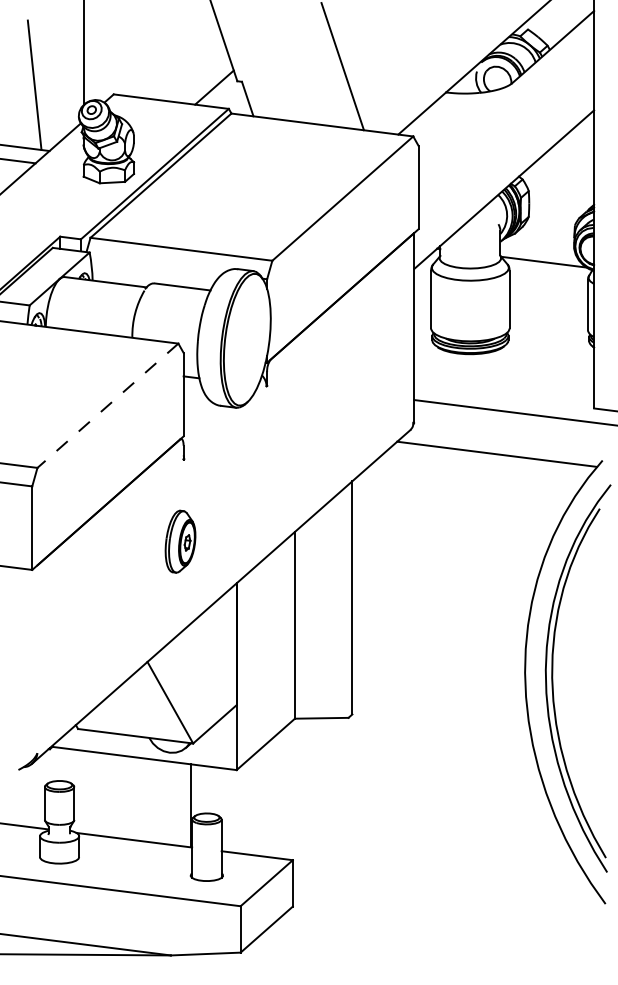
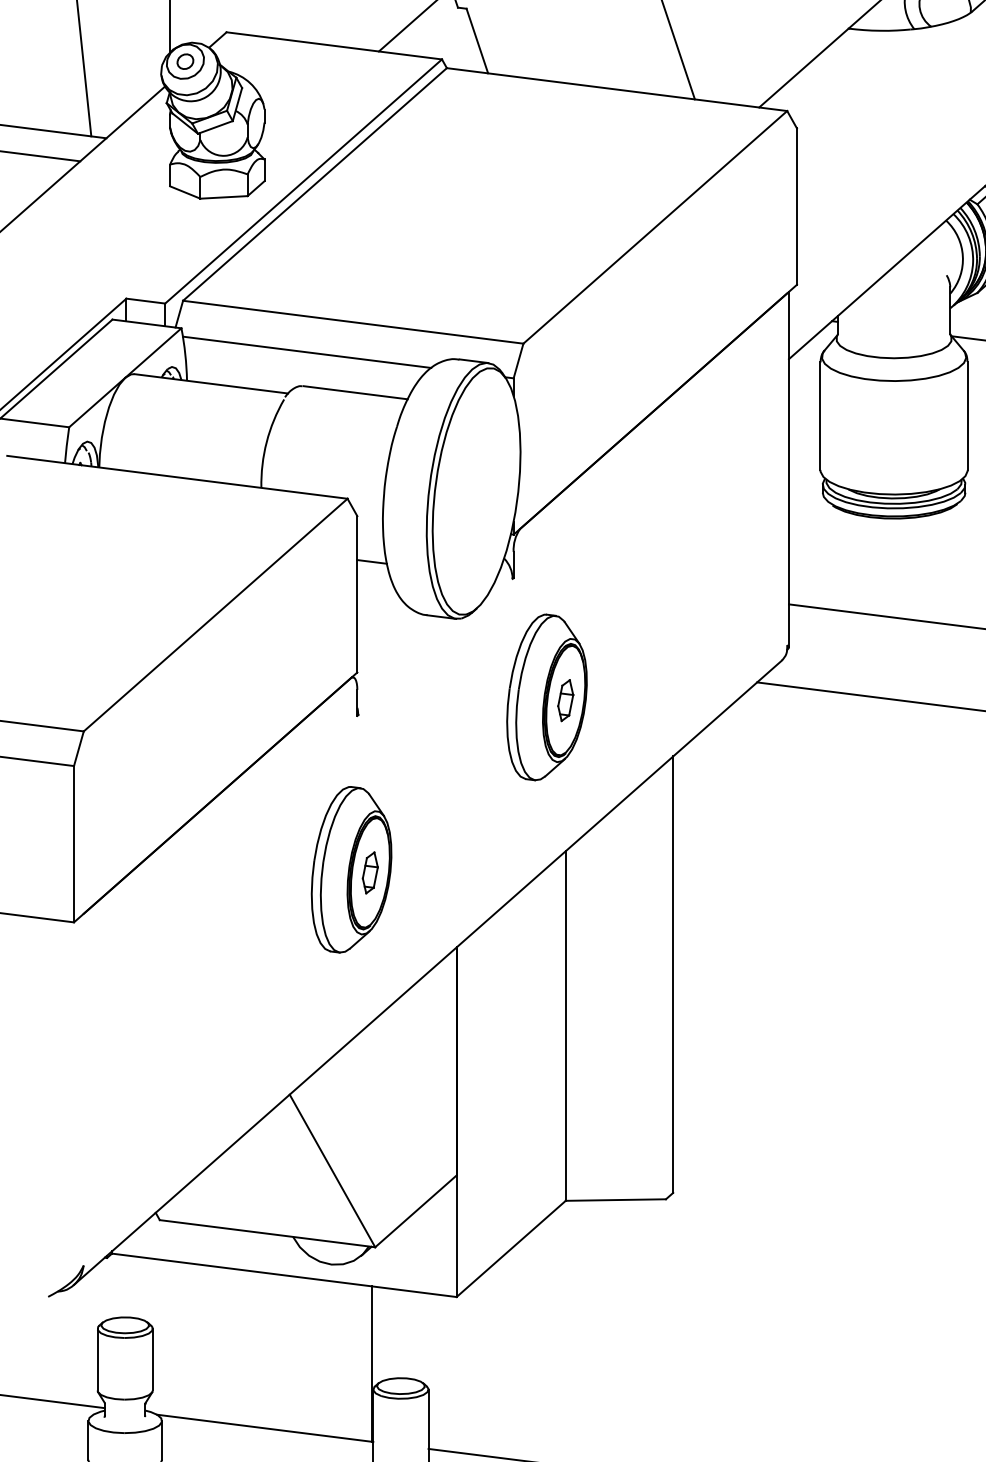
line: (156, 265) -> (306, 352), added
line: (107, 405) -> (214, 614), dashed -> solid
part: (284, 449) -> (546, 696), added
part: (180, 541) -> (351, 869), size x1.43

